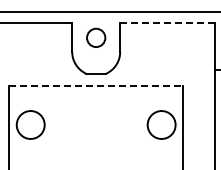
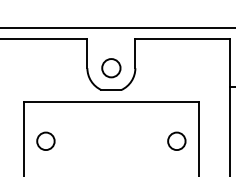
line: (167, 23) -> (182, 39), dashed -> solid
circle: (96, 38) -> (111, 68), moved
line: (96, 86) -> (111, 102), dashed -> solid
circle: (30, 125) -> (45, 141), size x0.62
circle: (161, 125) -> (176, 141), size x0.62

